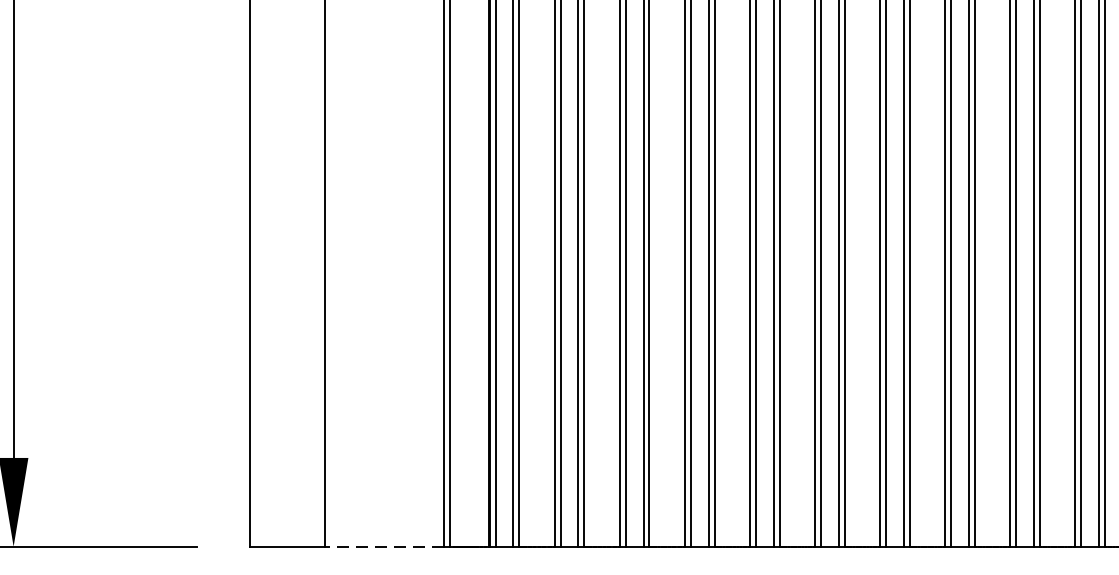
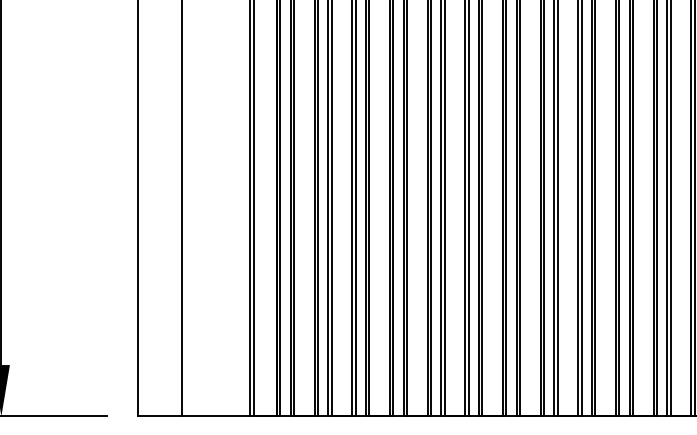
line: (383, 546) -> (215, 416), dashed -> solid

